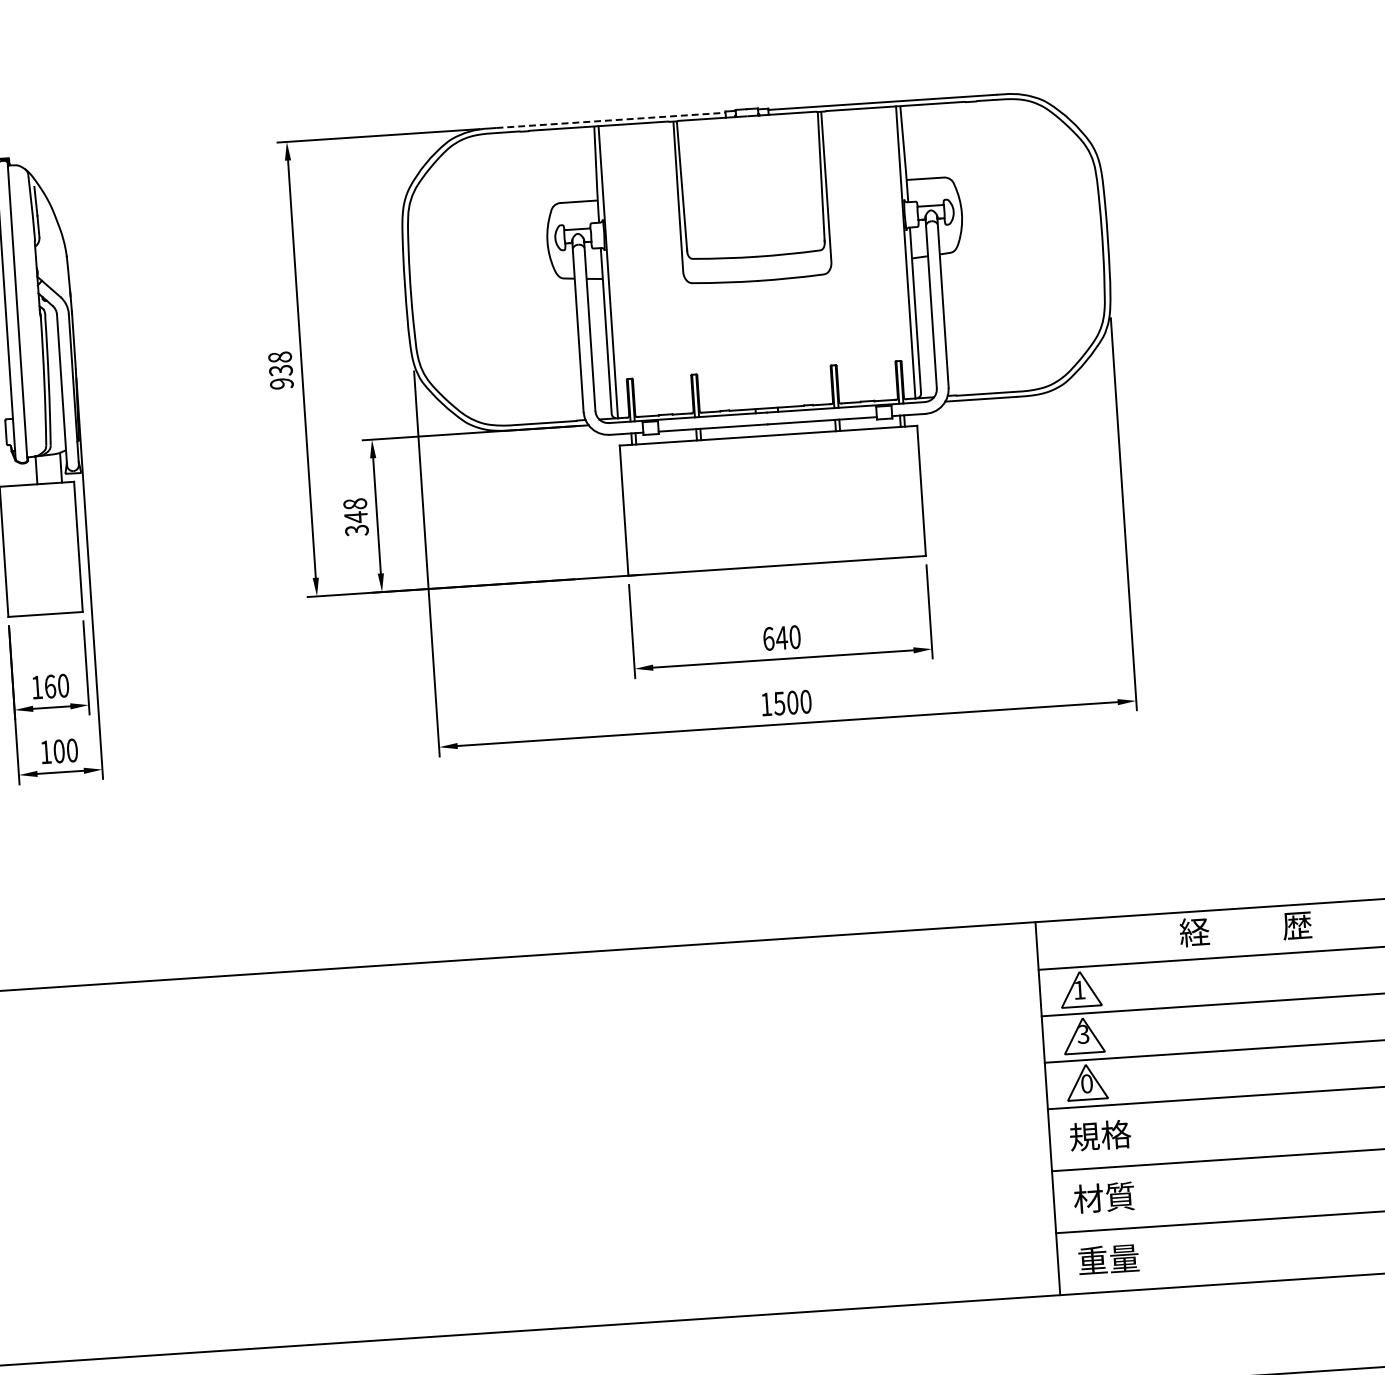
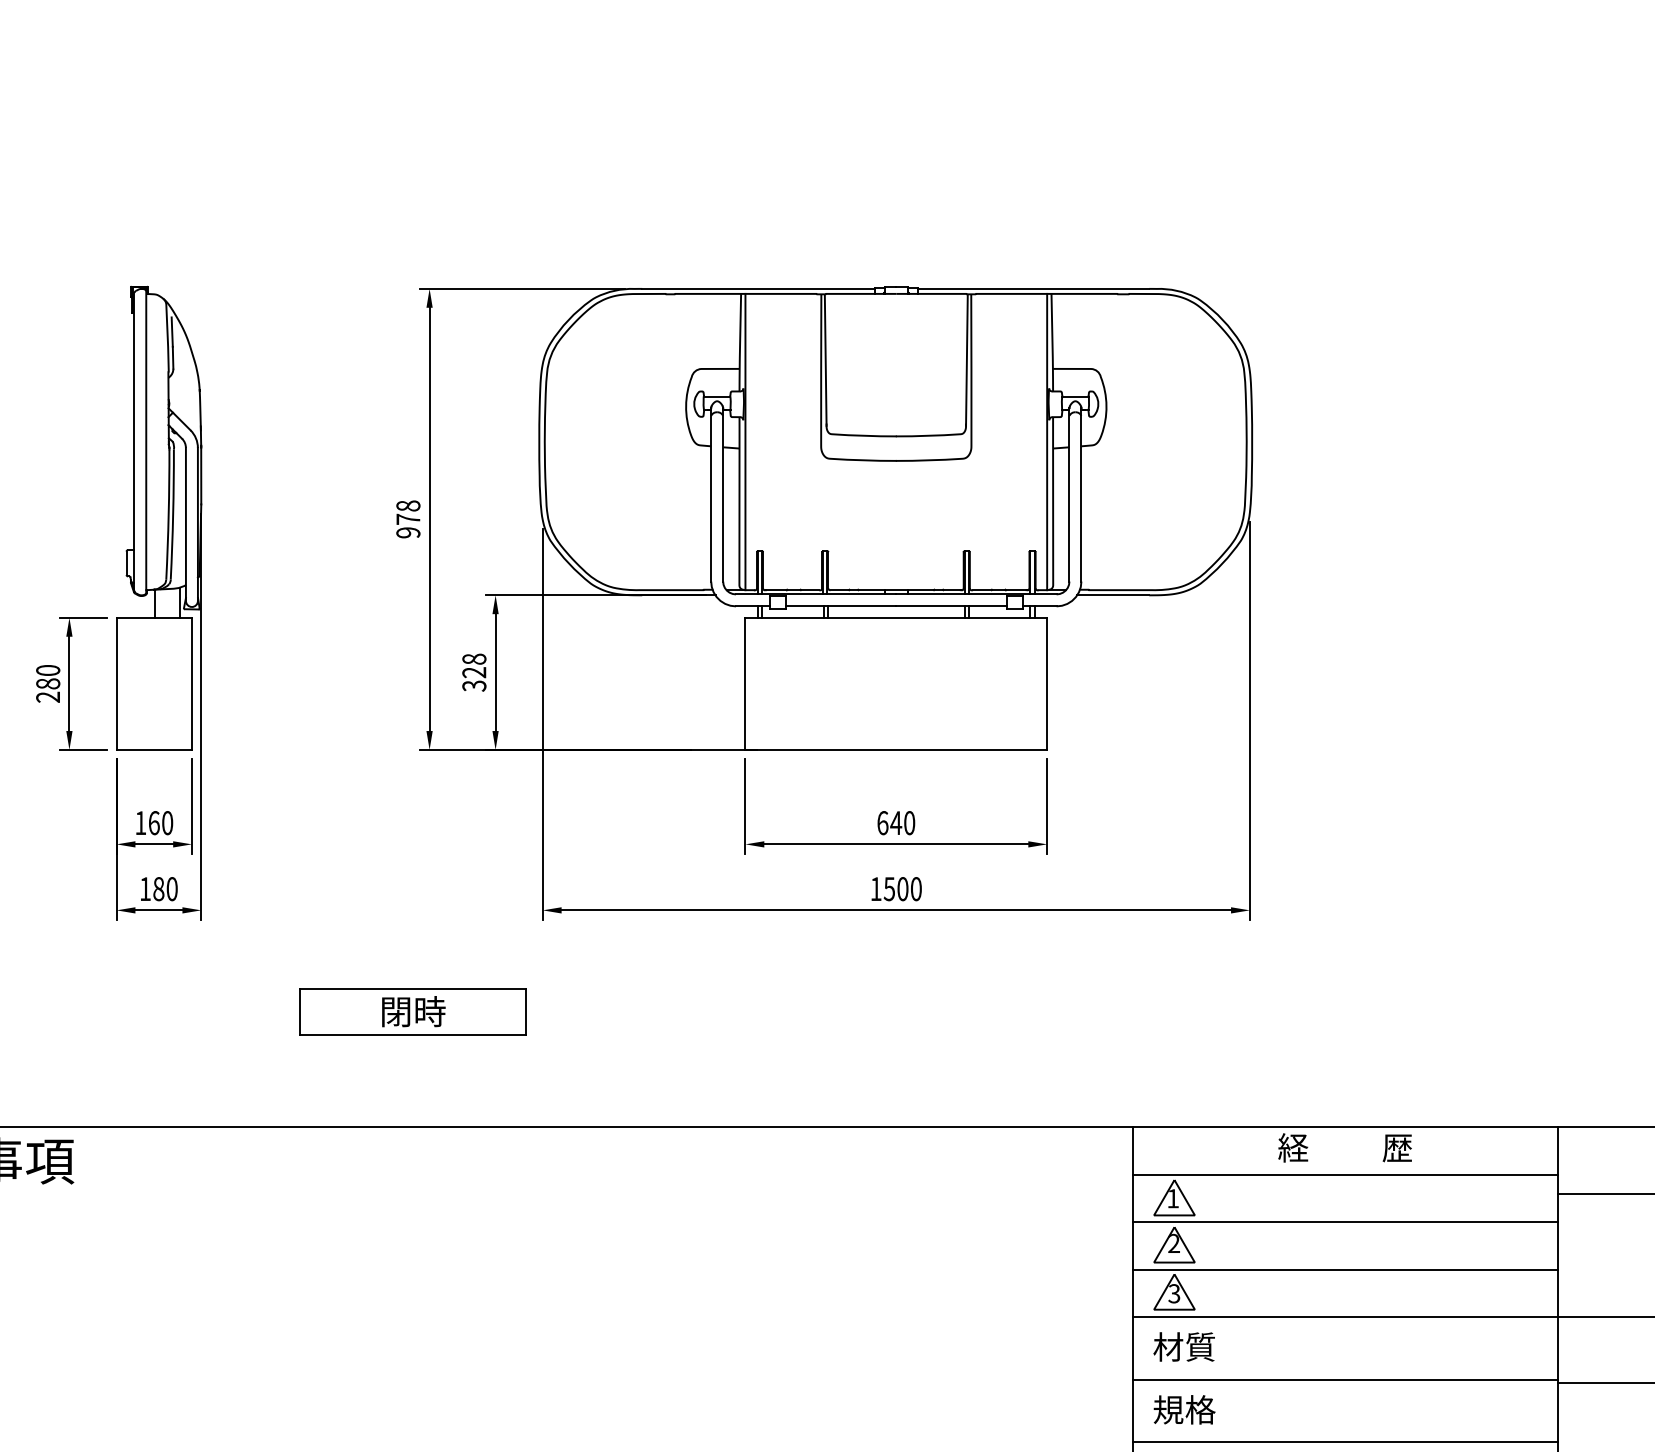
line: (611, 119) -> (758, 288), dashed -> solid
text: (281, 370) -> (408, 519), 938 -> 978
text: (356, 517) -> (474, 672), 348 -> 328
text: (58, 750) -> (158, 888), 100 -> 180
part: (317, 855) -> (412, 1011), added
text: (1082, 1034) -> (1173, 1243), 3 -> 2
text: (1087, 1083) -> (1174, 1293), 0 -> 3
text: (1100, 1135) -> (1184, 1346), 規格 -> 材質
text: (1104, 1197) -> (1184, 1409), 材質 -> 規格

